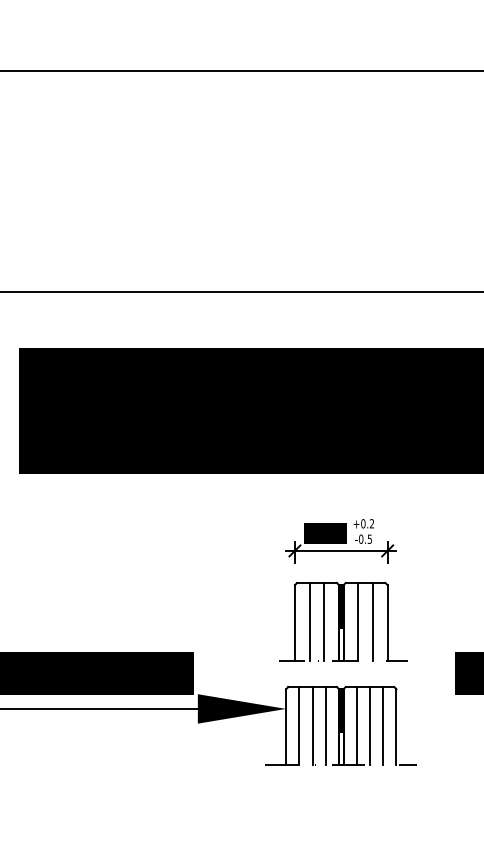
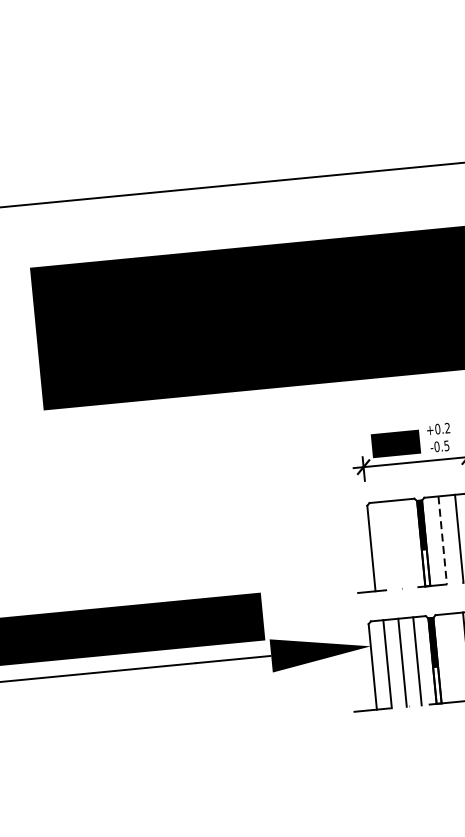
line: (309, 621) -> (387, 545), removed
line: (324, 621) -> (404, 543), removed
line: (358, 622) -> (443, 540), solid -> dashed
line: (356, 726) -> (452, 658), removed

